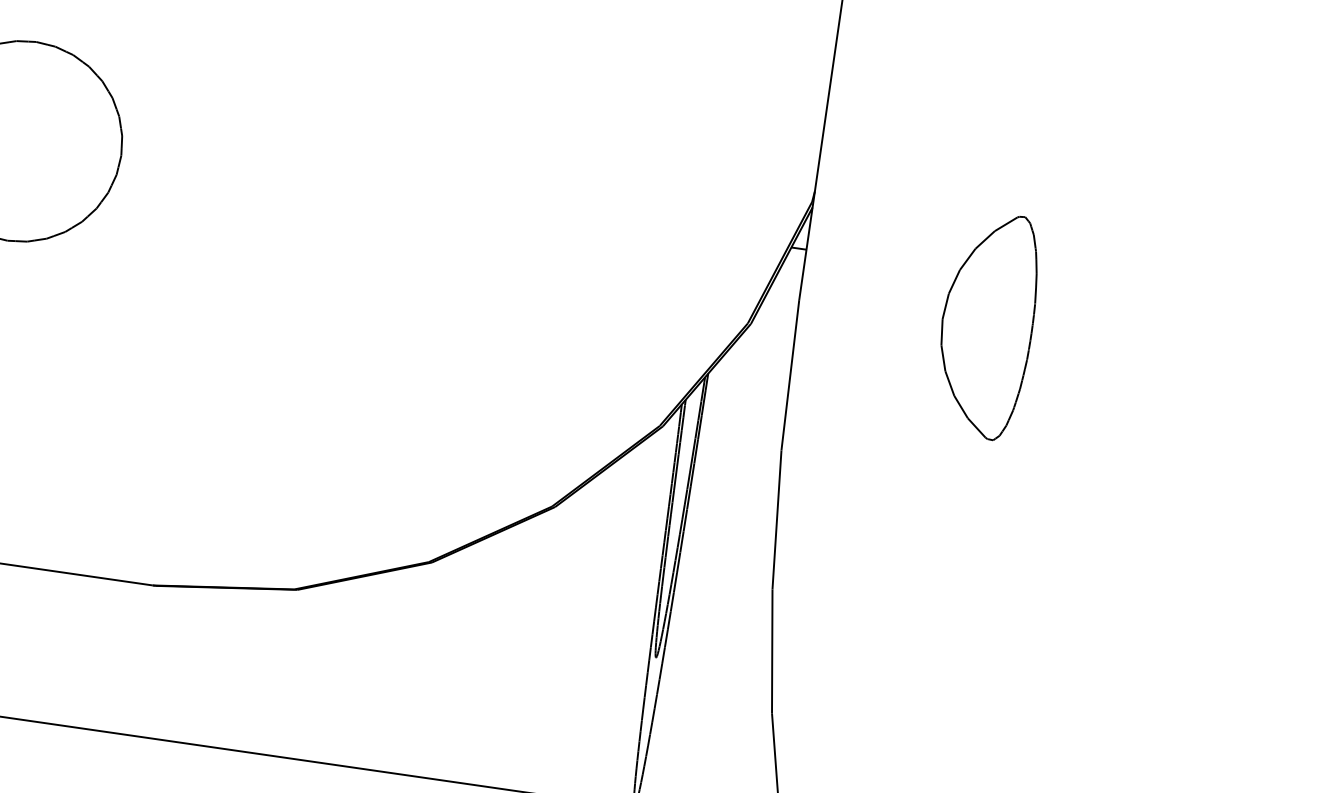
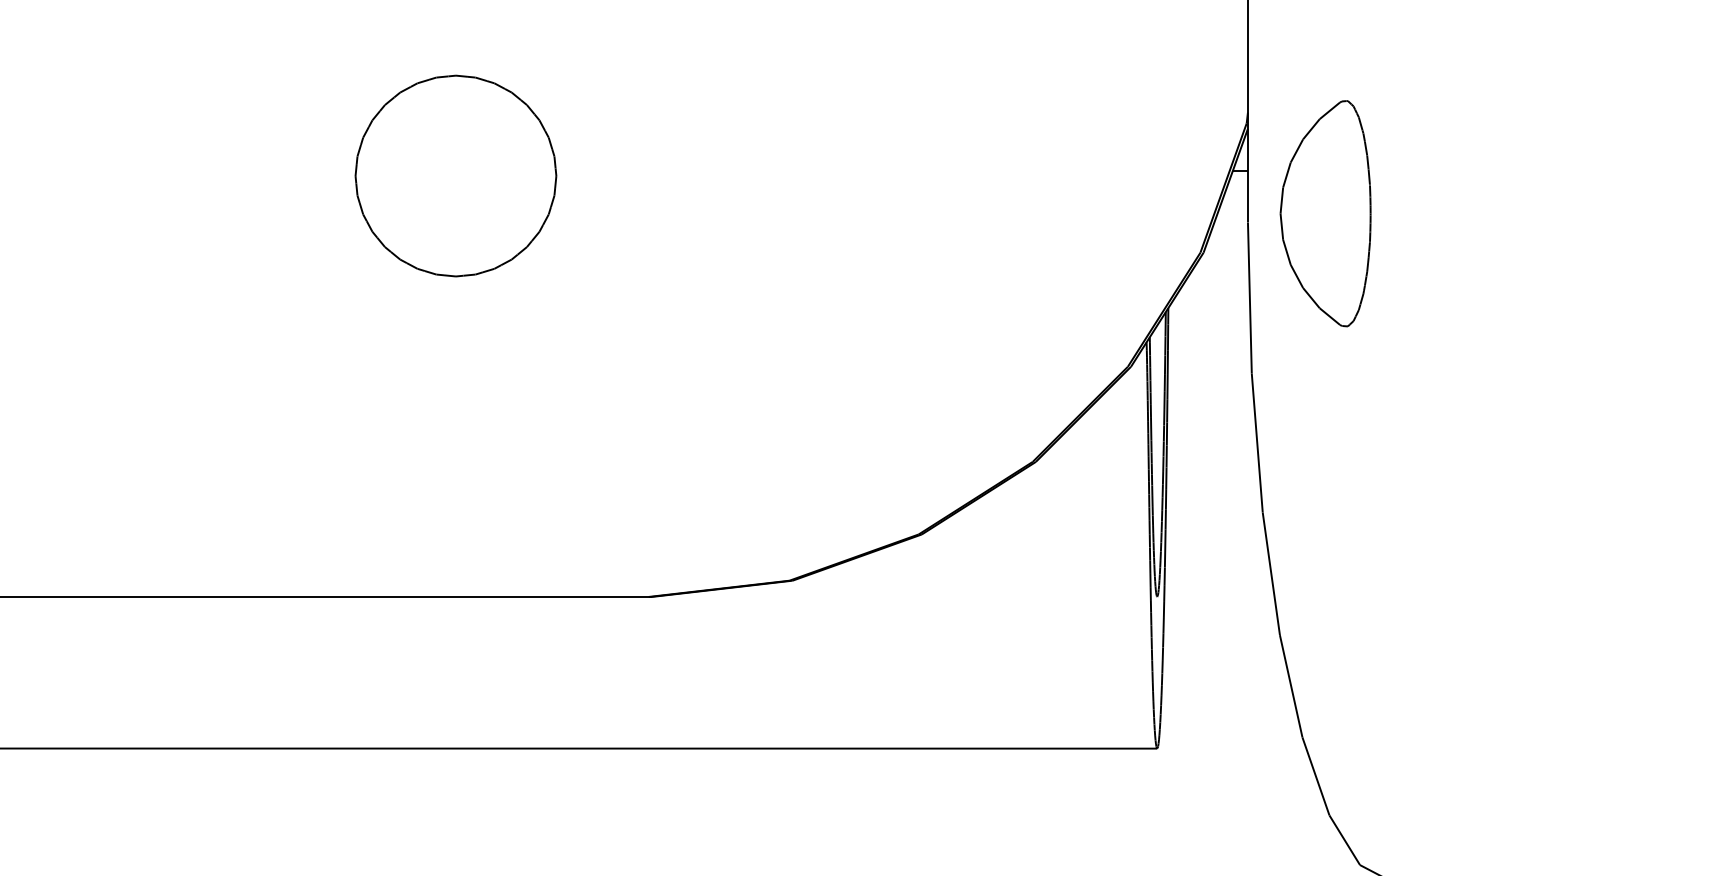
part: (987, 325) -> (1325, 213), moved

